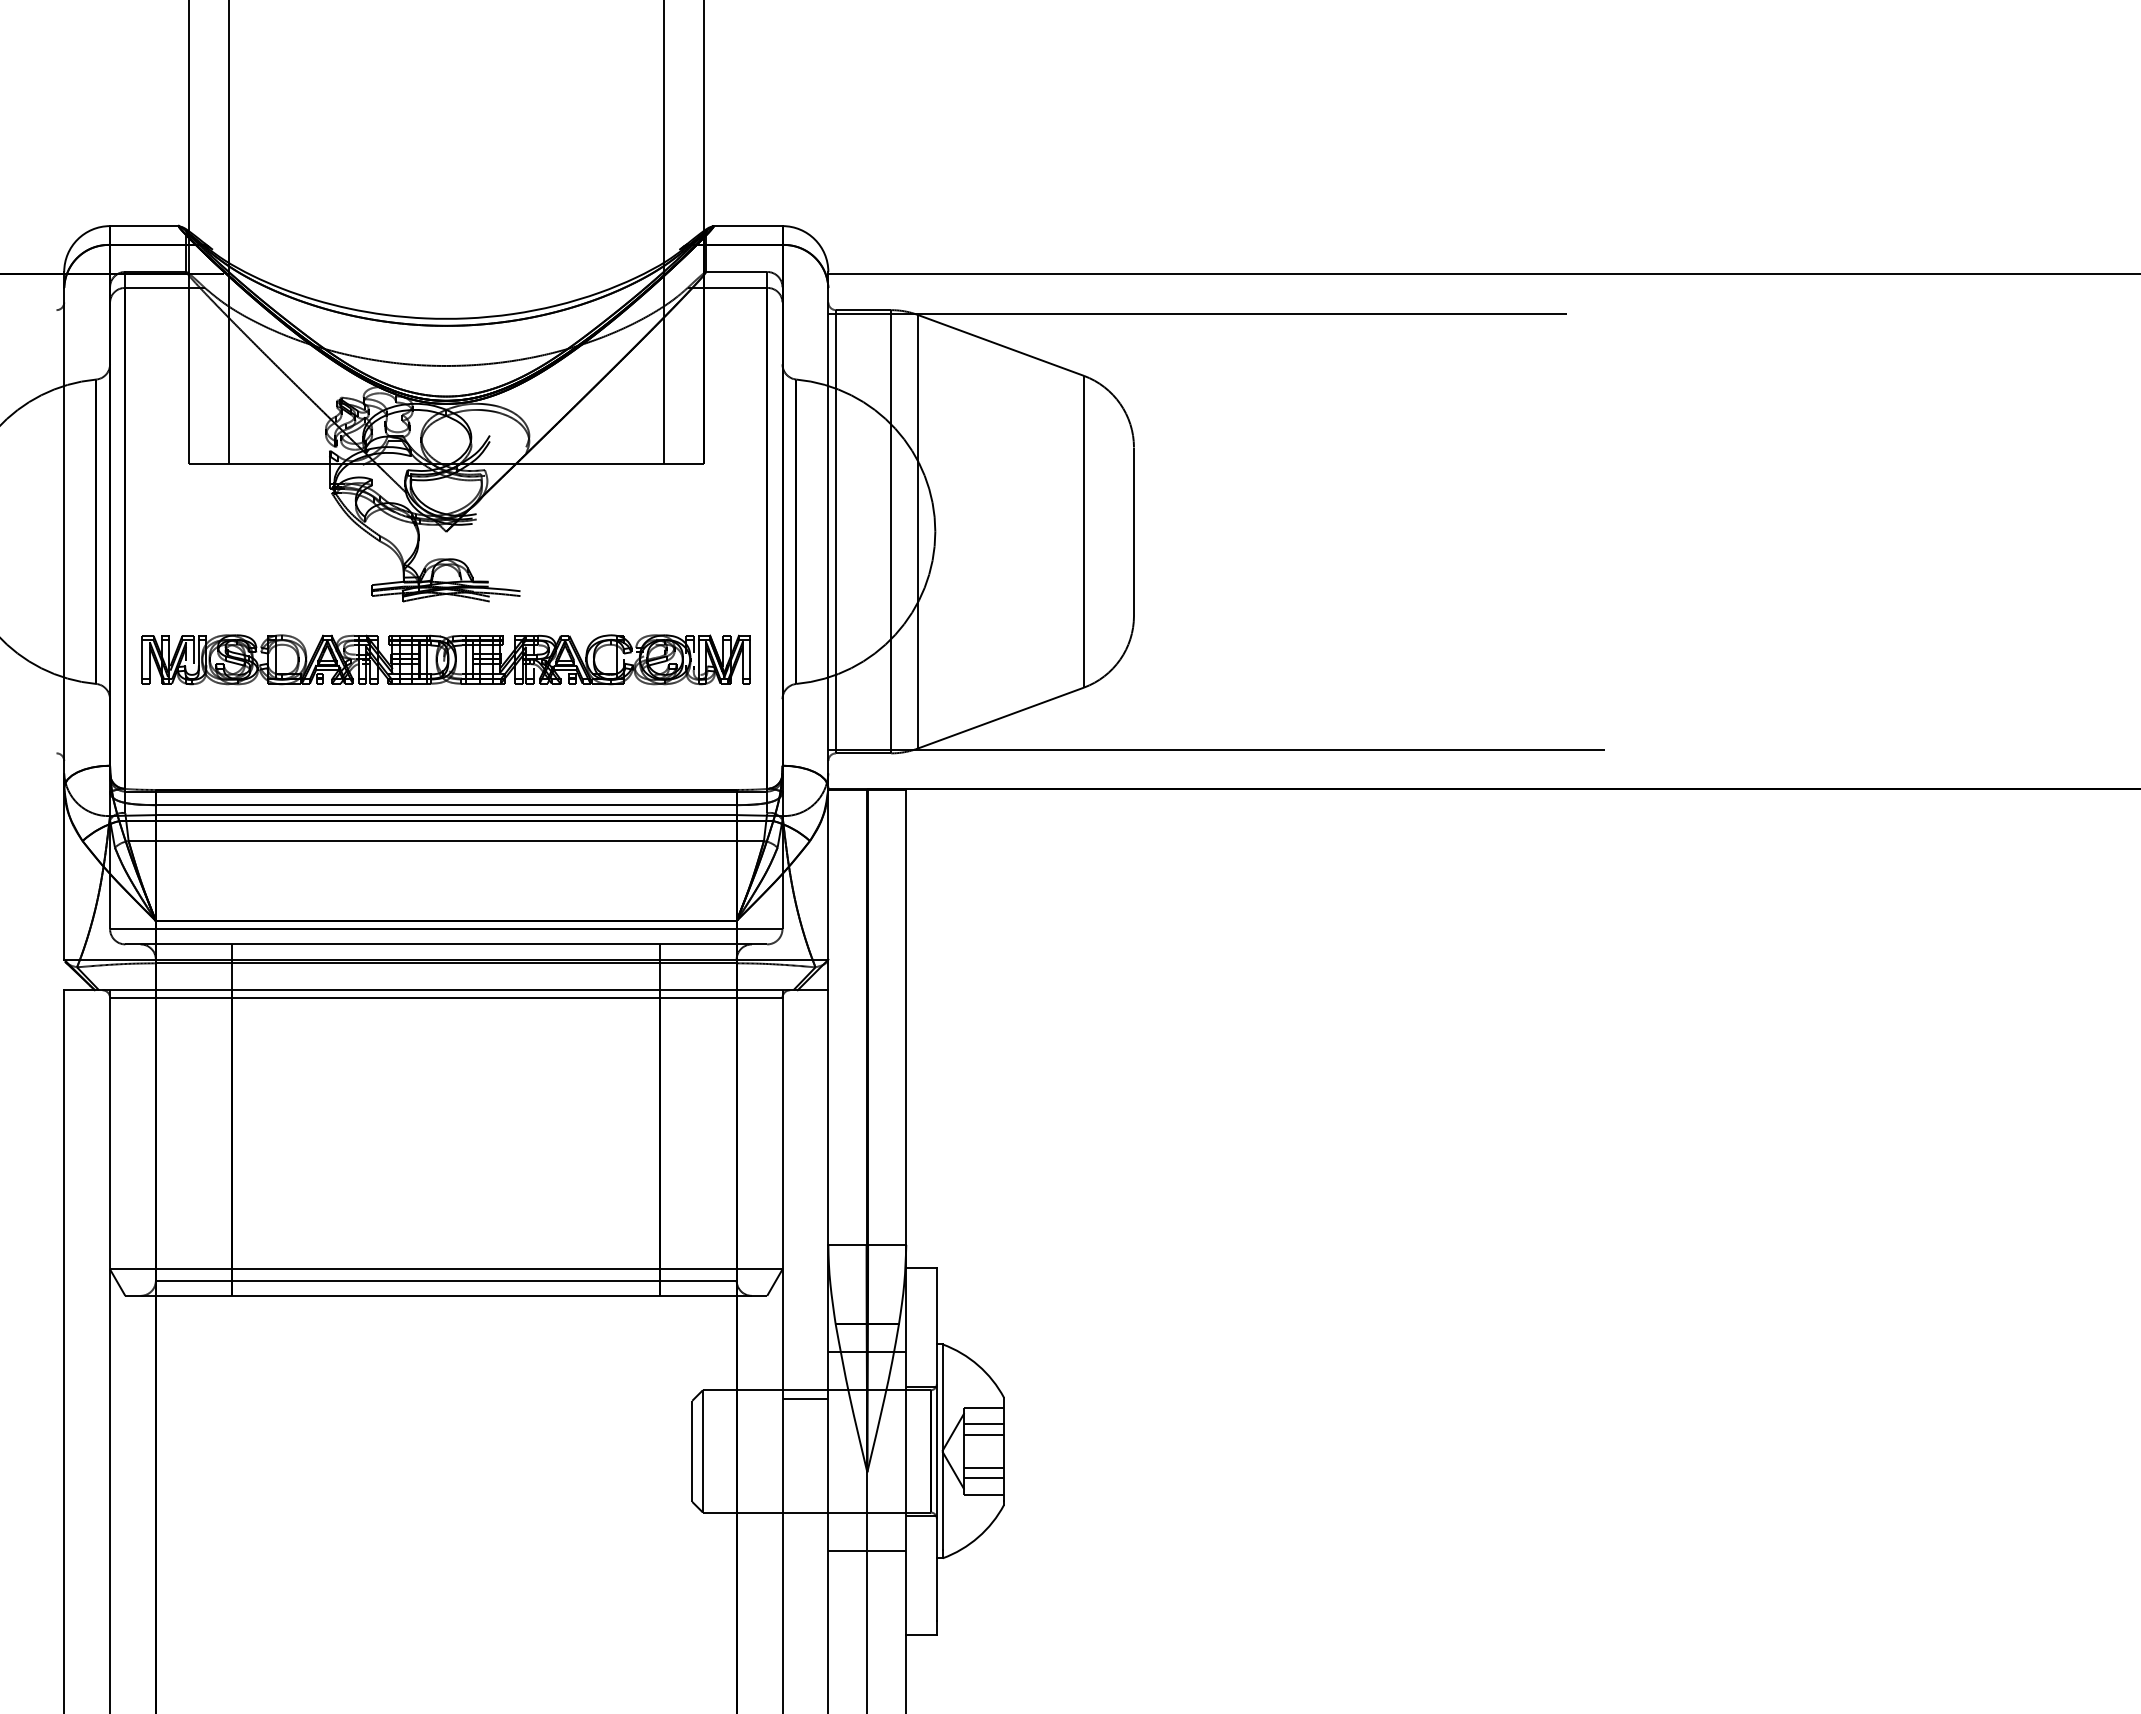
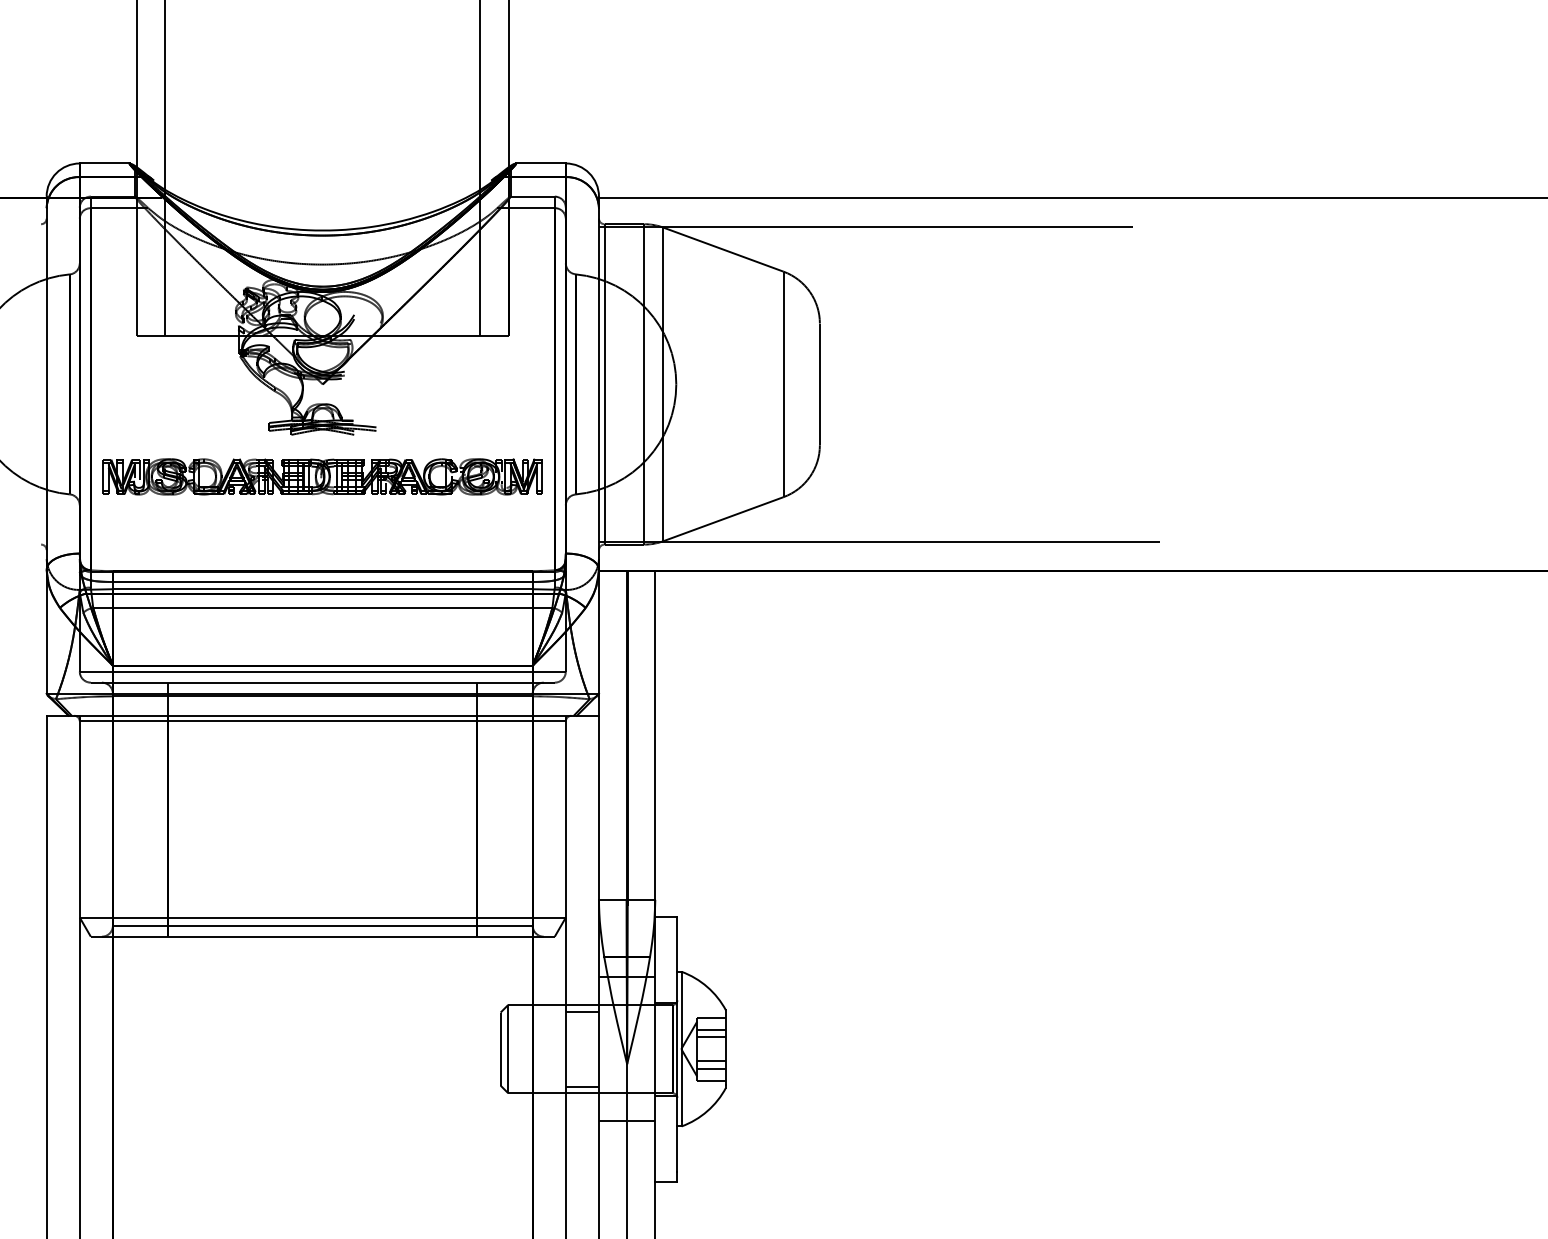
line: (805, 1503) -> (582, 1086), added

